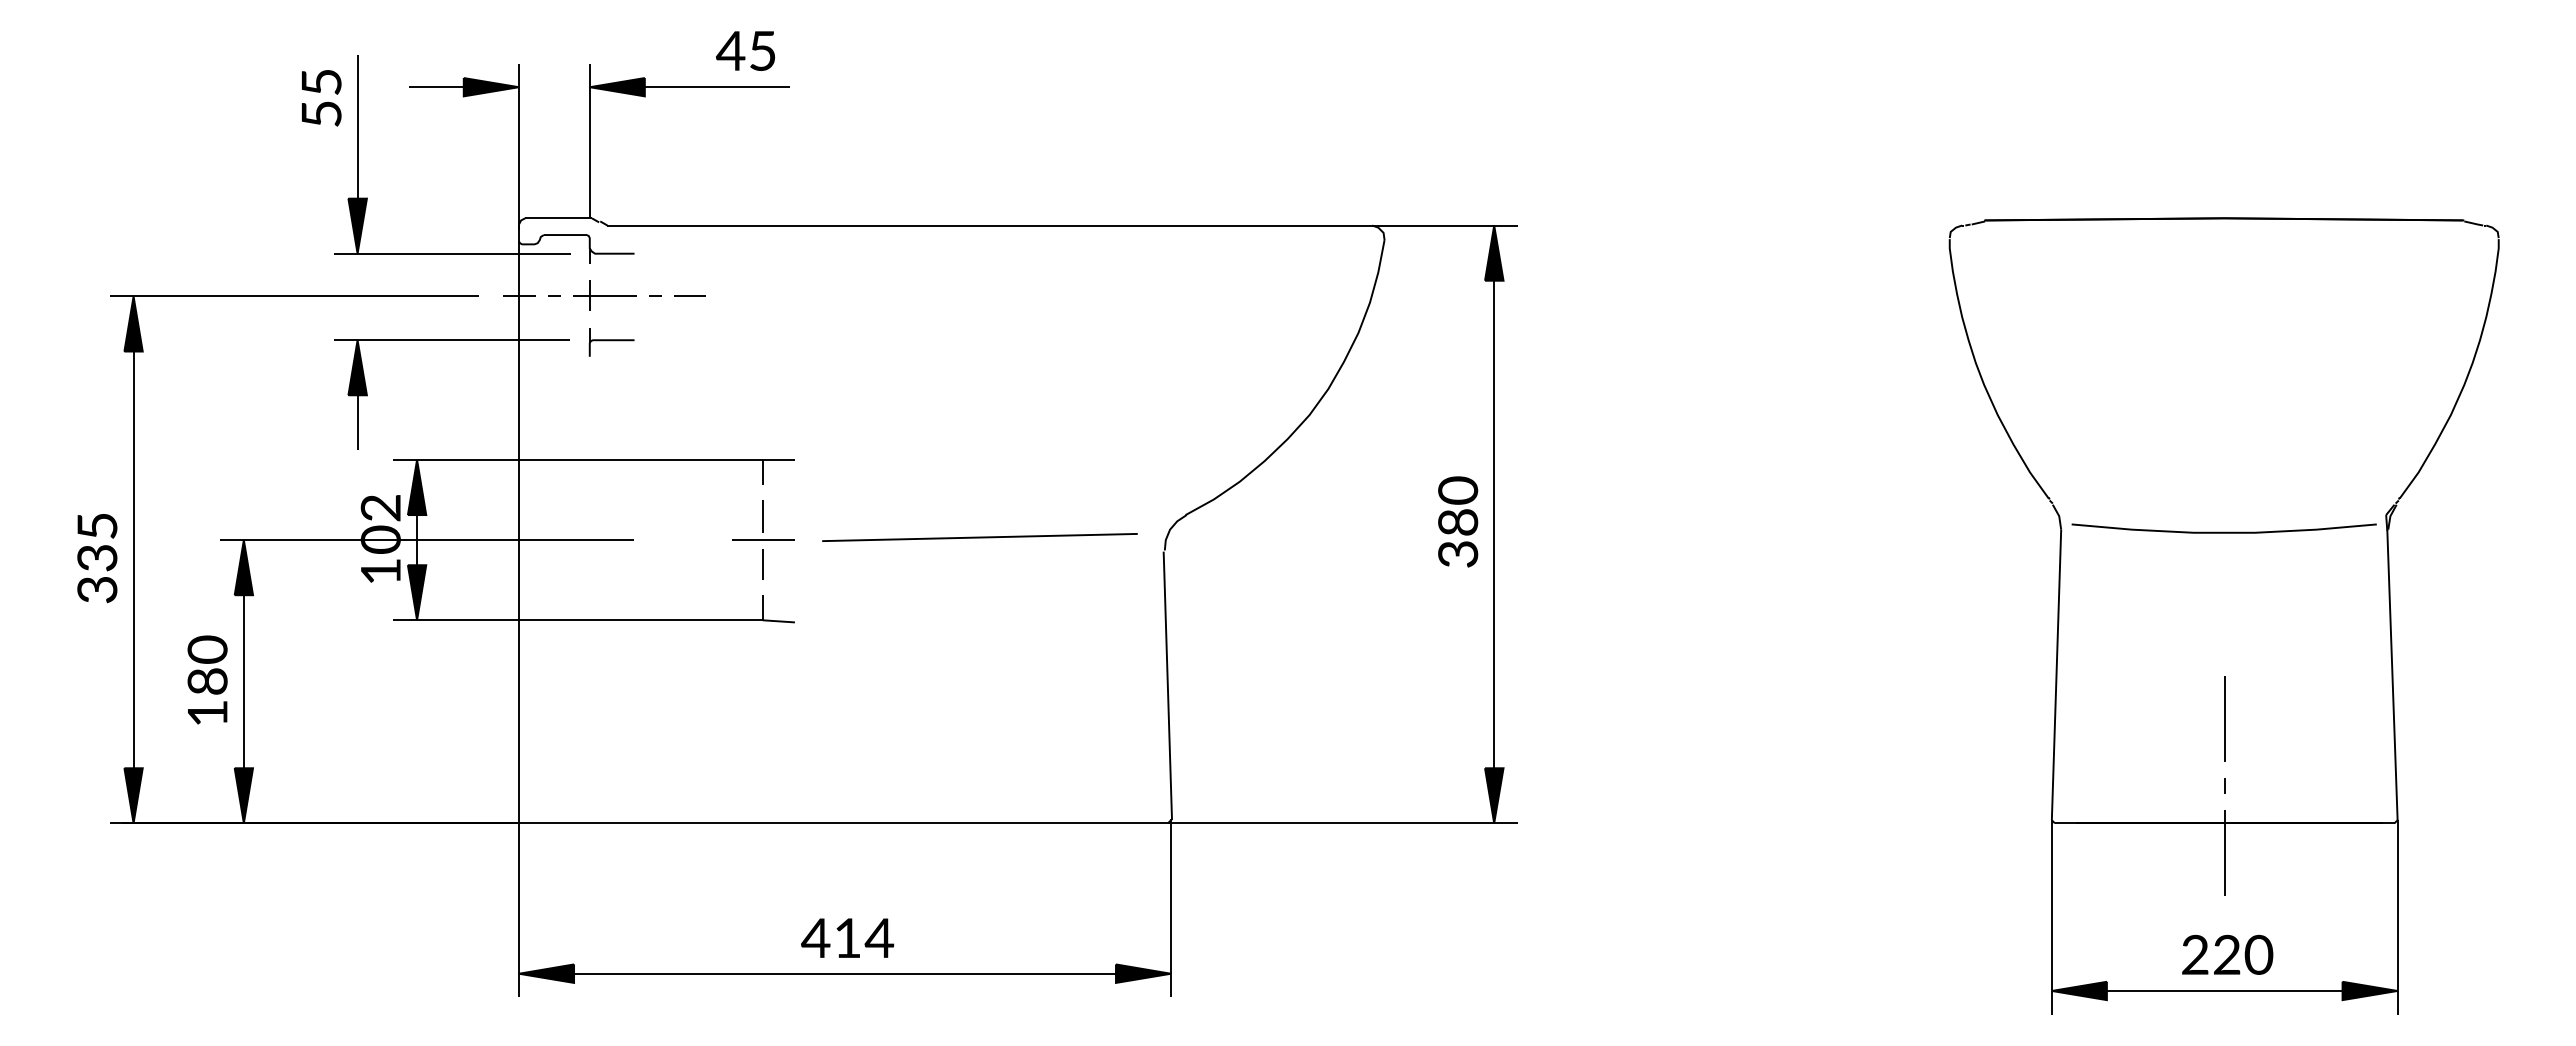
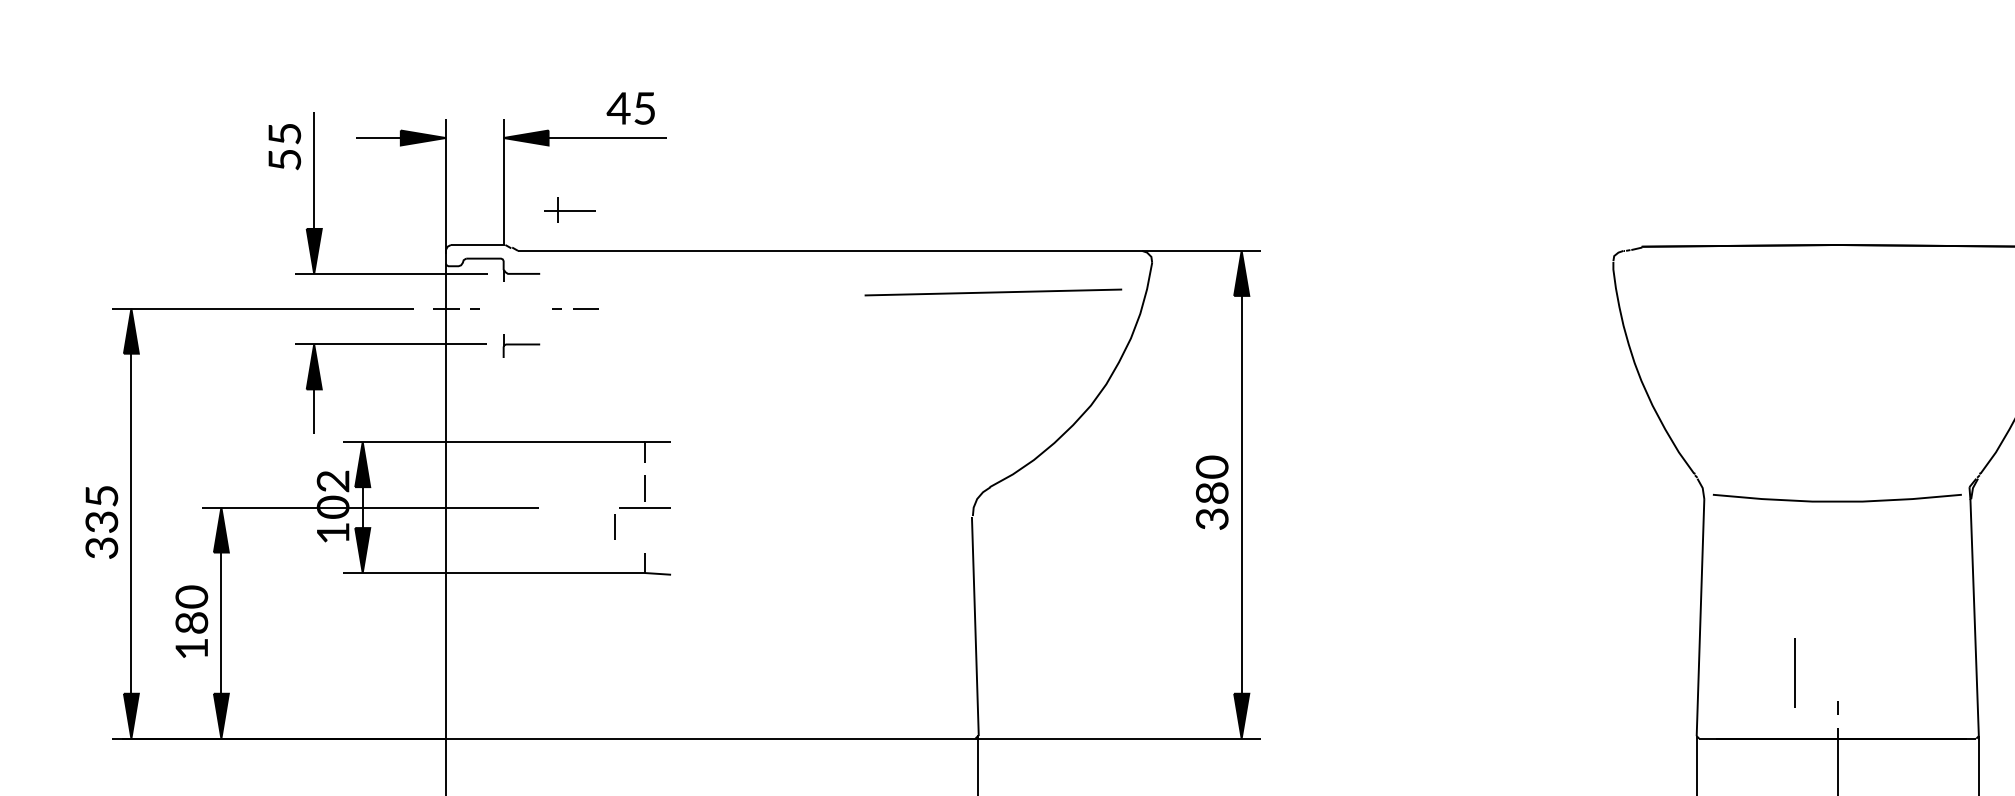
part: (604, 295) -> (569, 210), moved
line: (979, 537) -> (993, 292), moved
line: (762, 564) -> (614, 527), moved
line: (2224, 718) -> (1795, 672), moved

